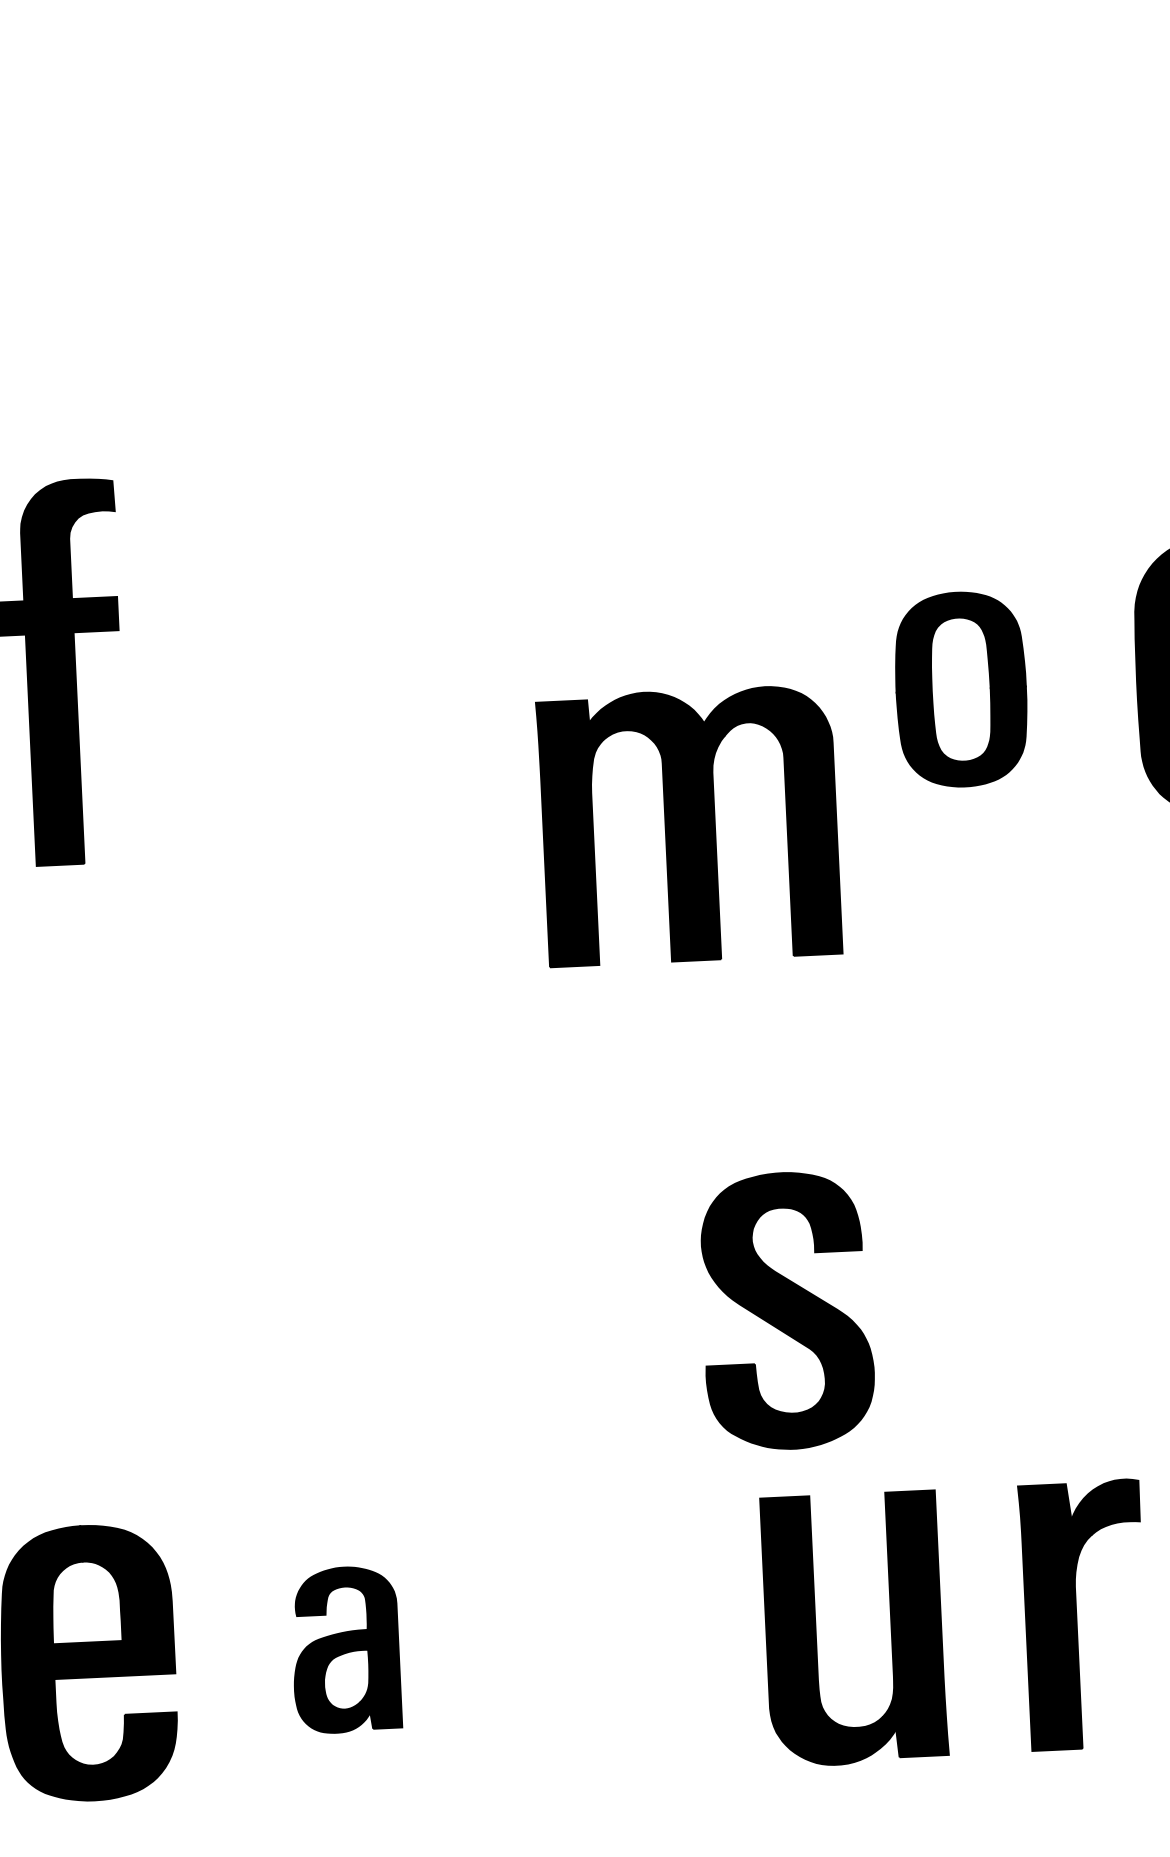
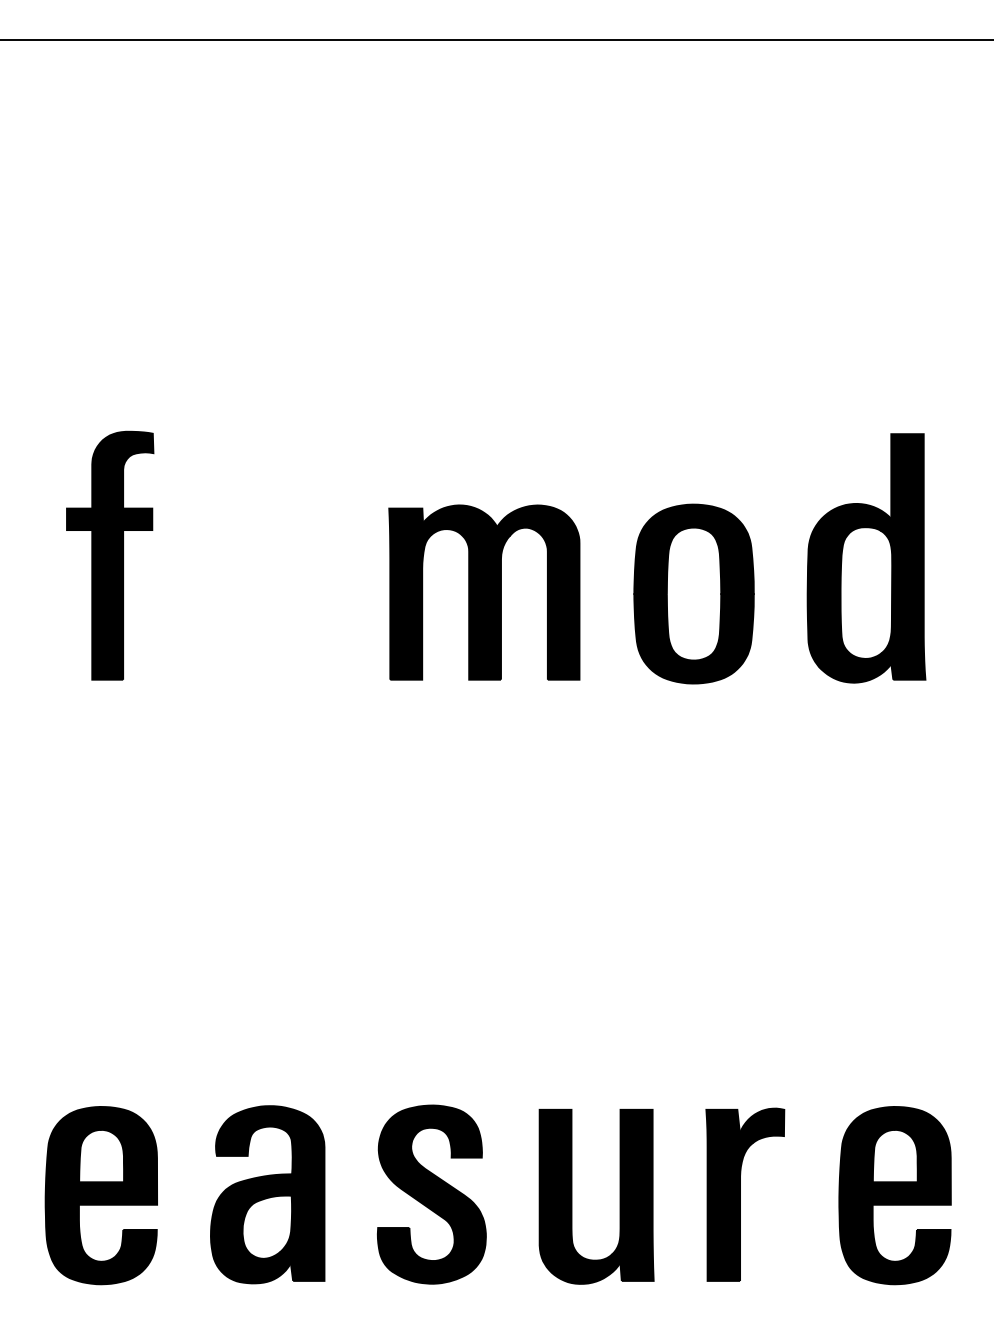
part: (960, 688) -> (693, 593), size x1.43
part: (689, 825) -> (484, 592), moved
part: (786, 1310) -> (431, 1194), moved
part: (345, 1649) -> (267, 1194), size x1.67

